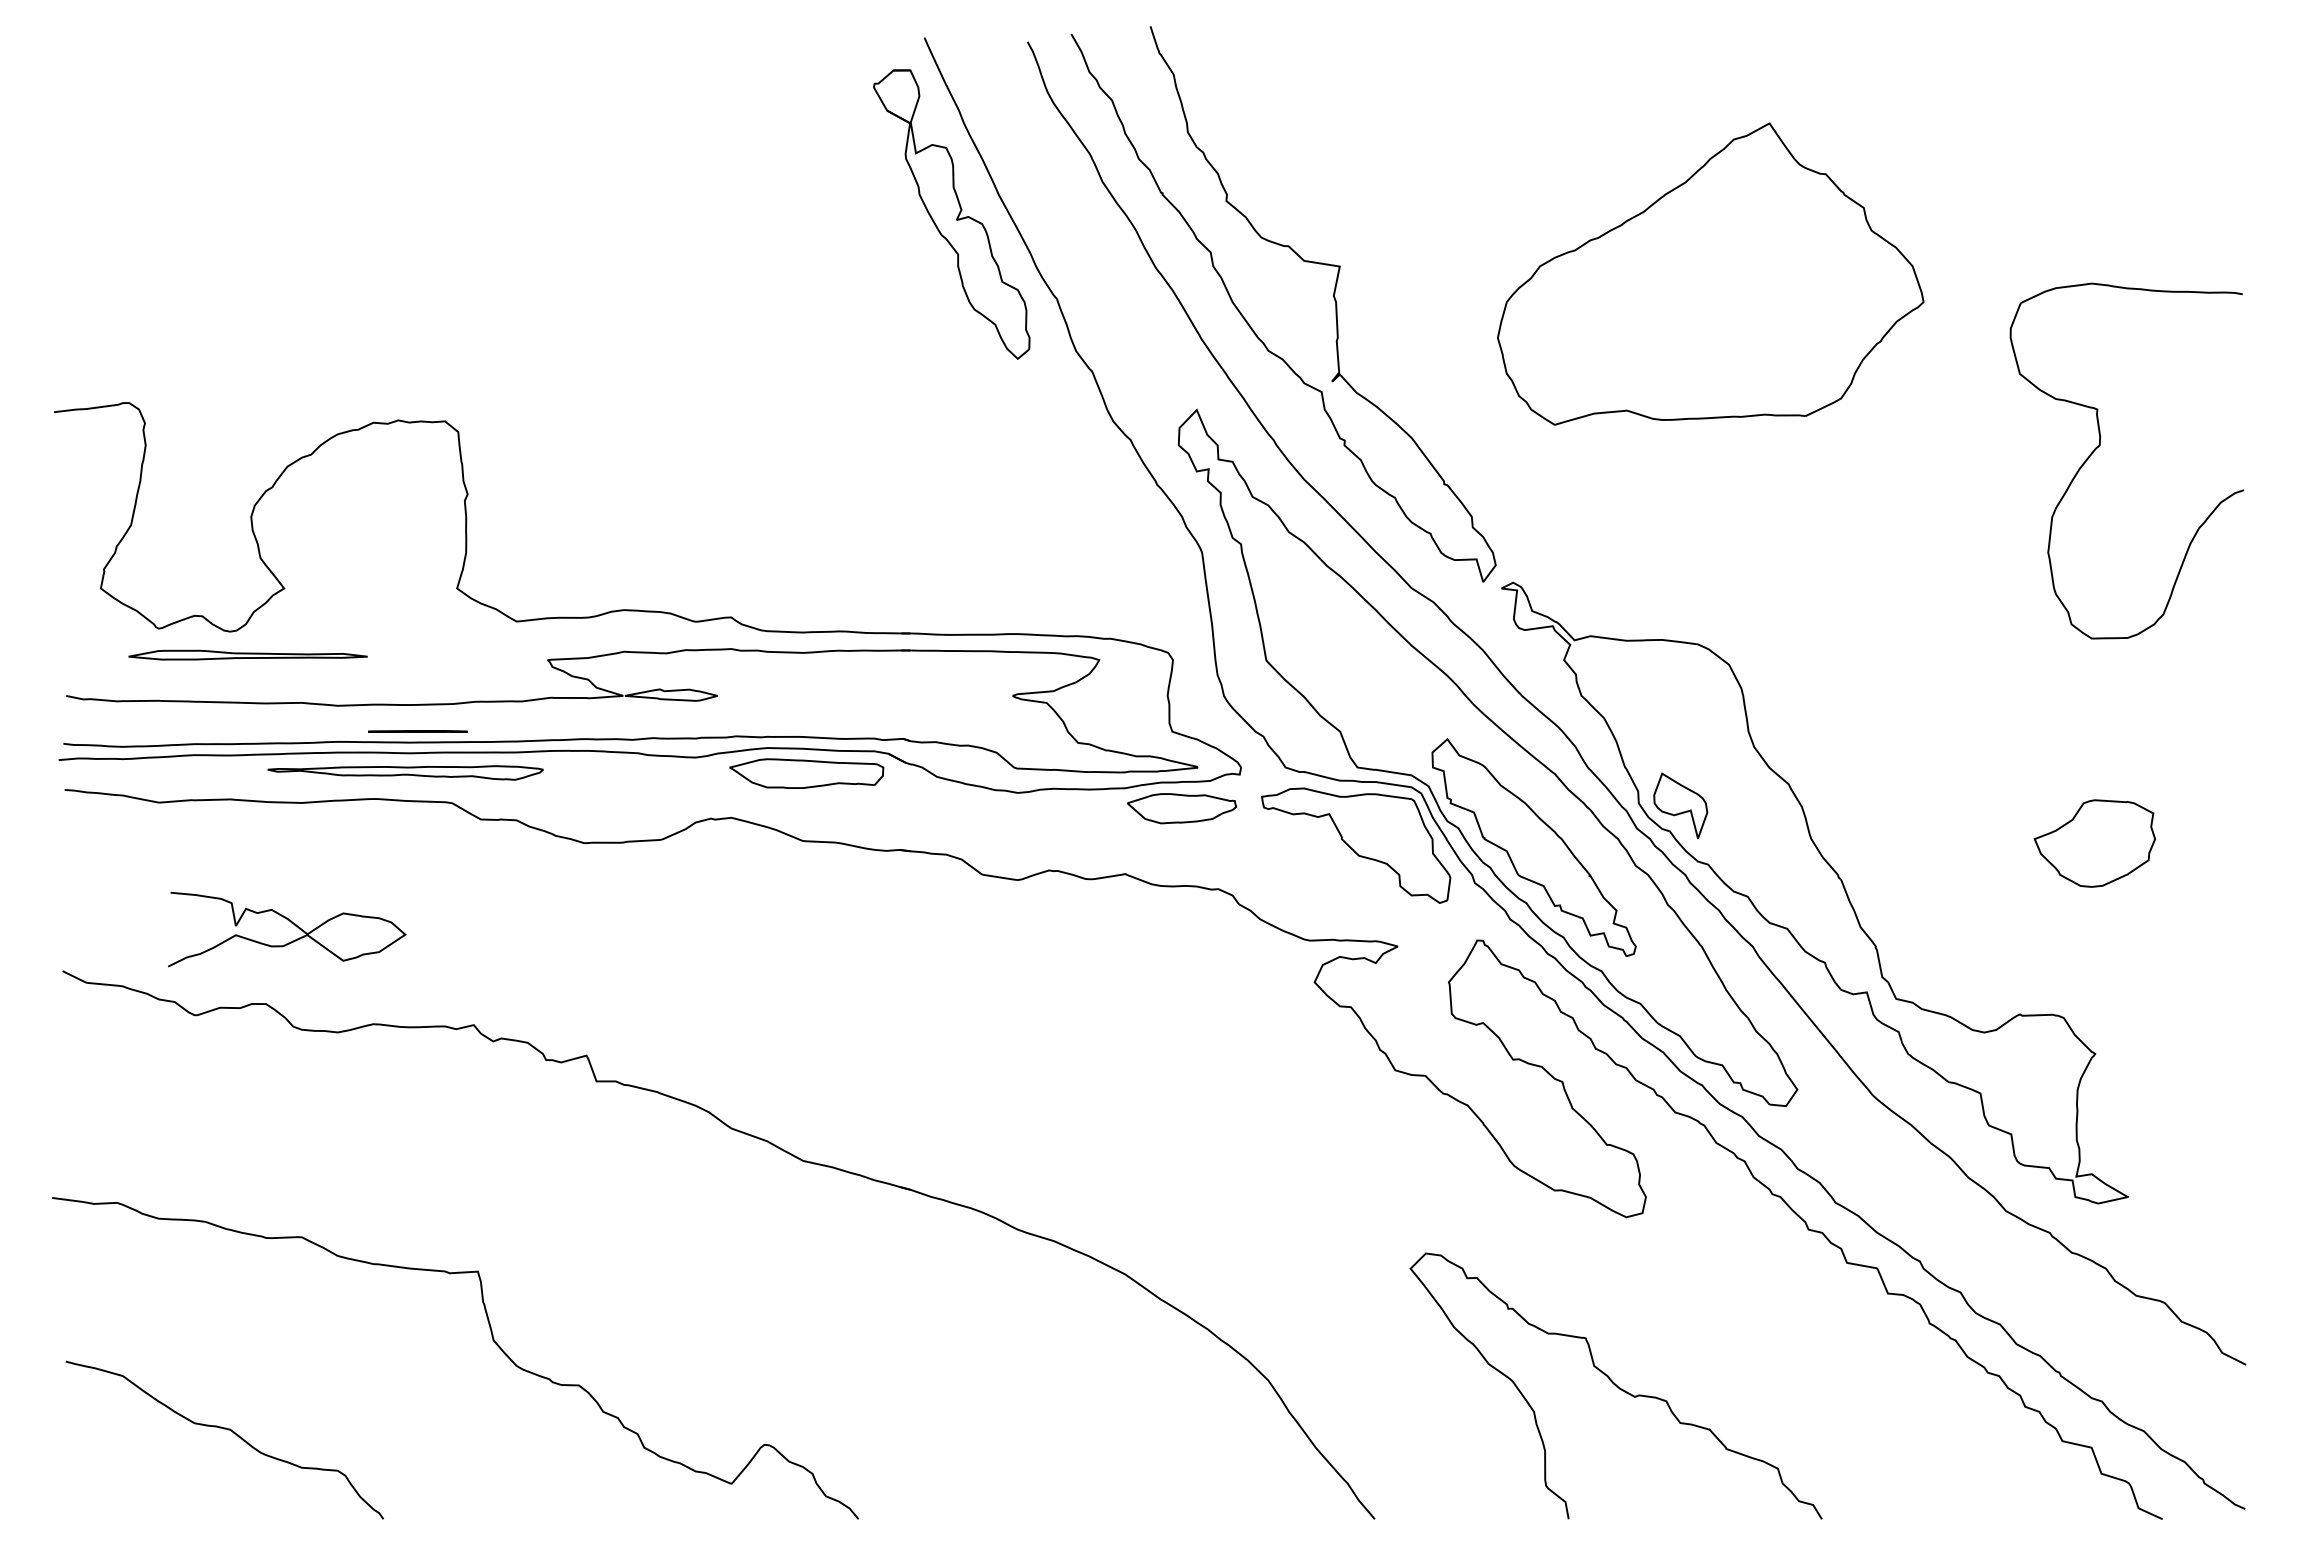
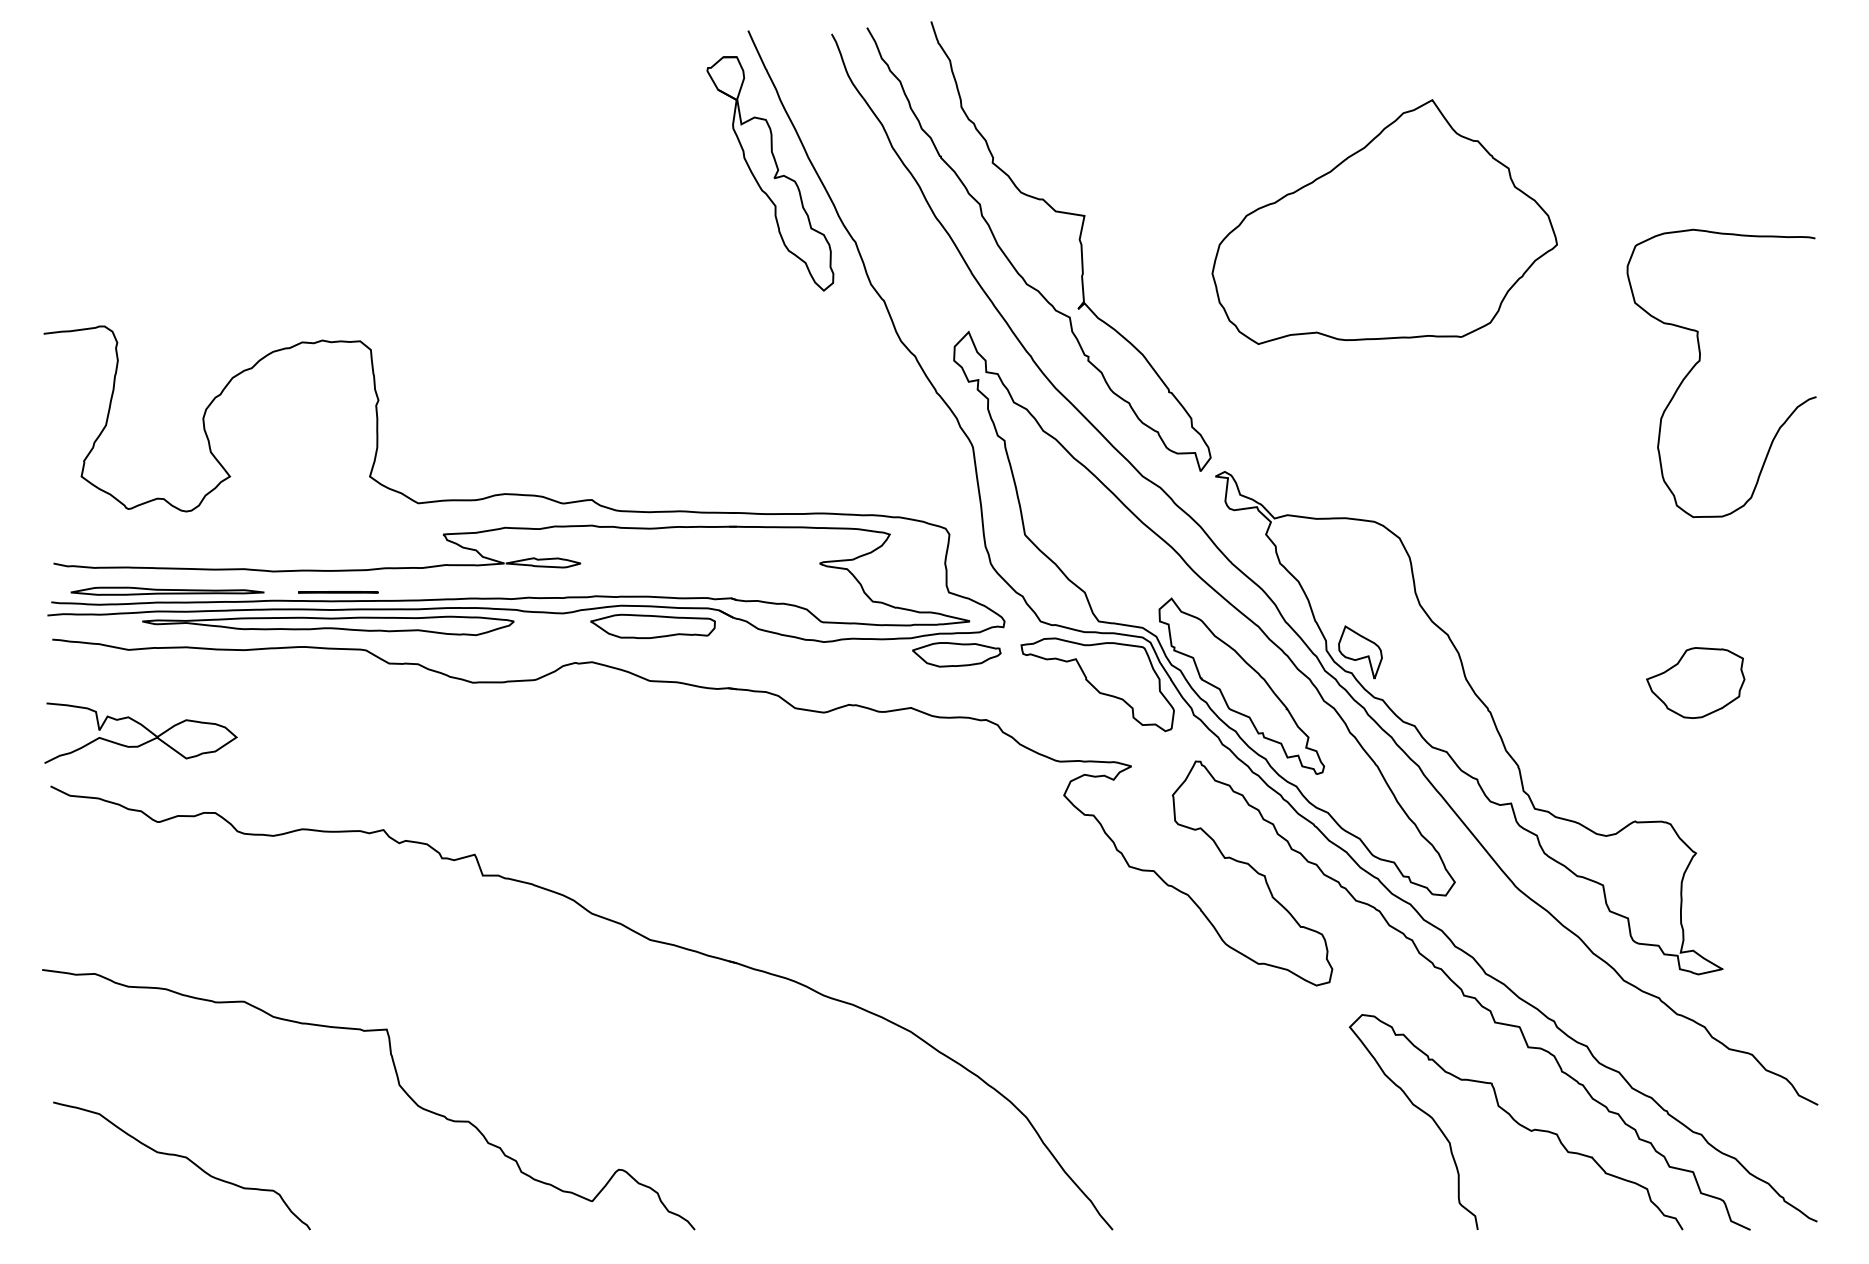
part: (247, 654) -> (167, 590), moved
part: (405, 772) -> (328, 625), size x1.67
curve: (291, 923) -> (144, 728), moved
curve: (1615, 1385) -> (1515, 1121), moved

